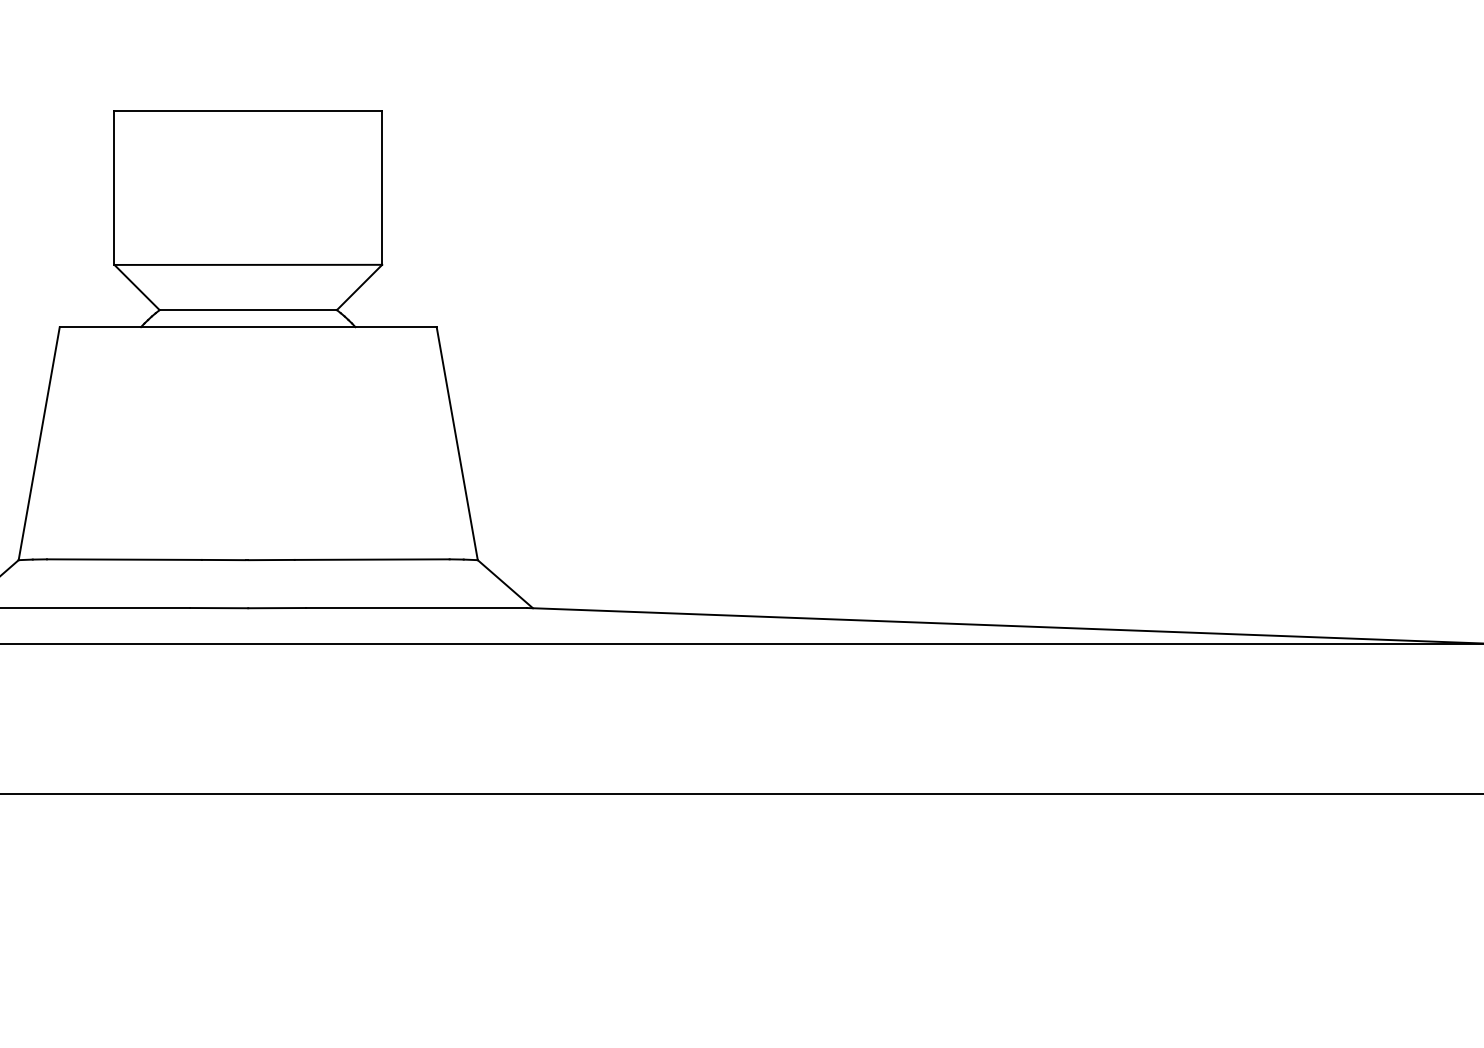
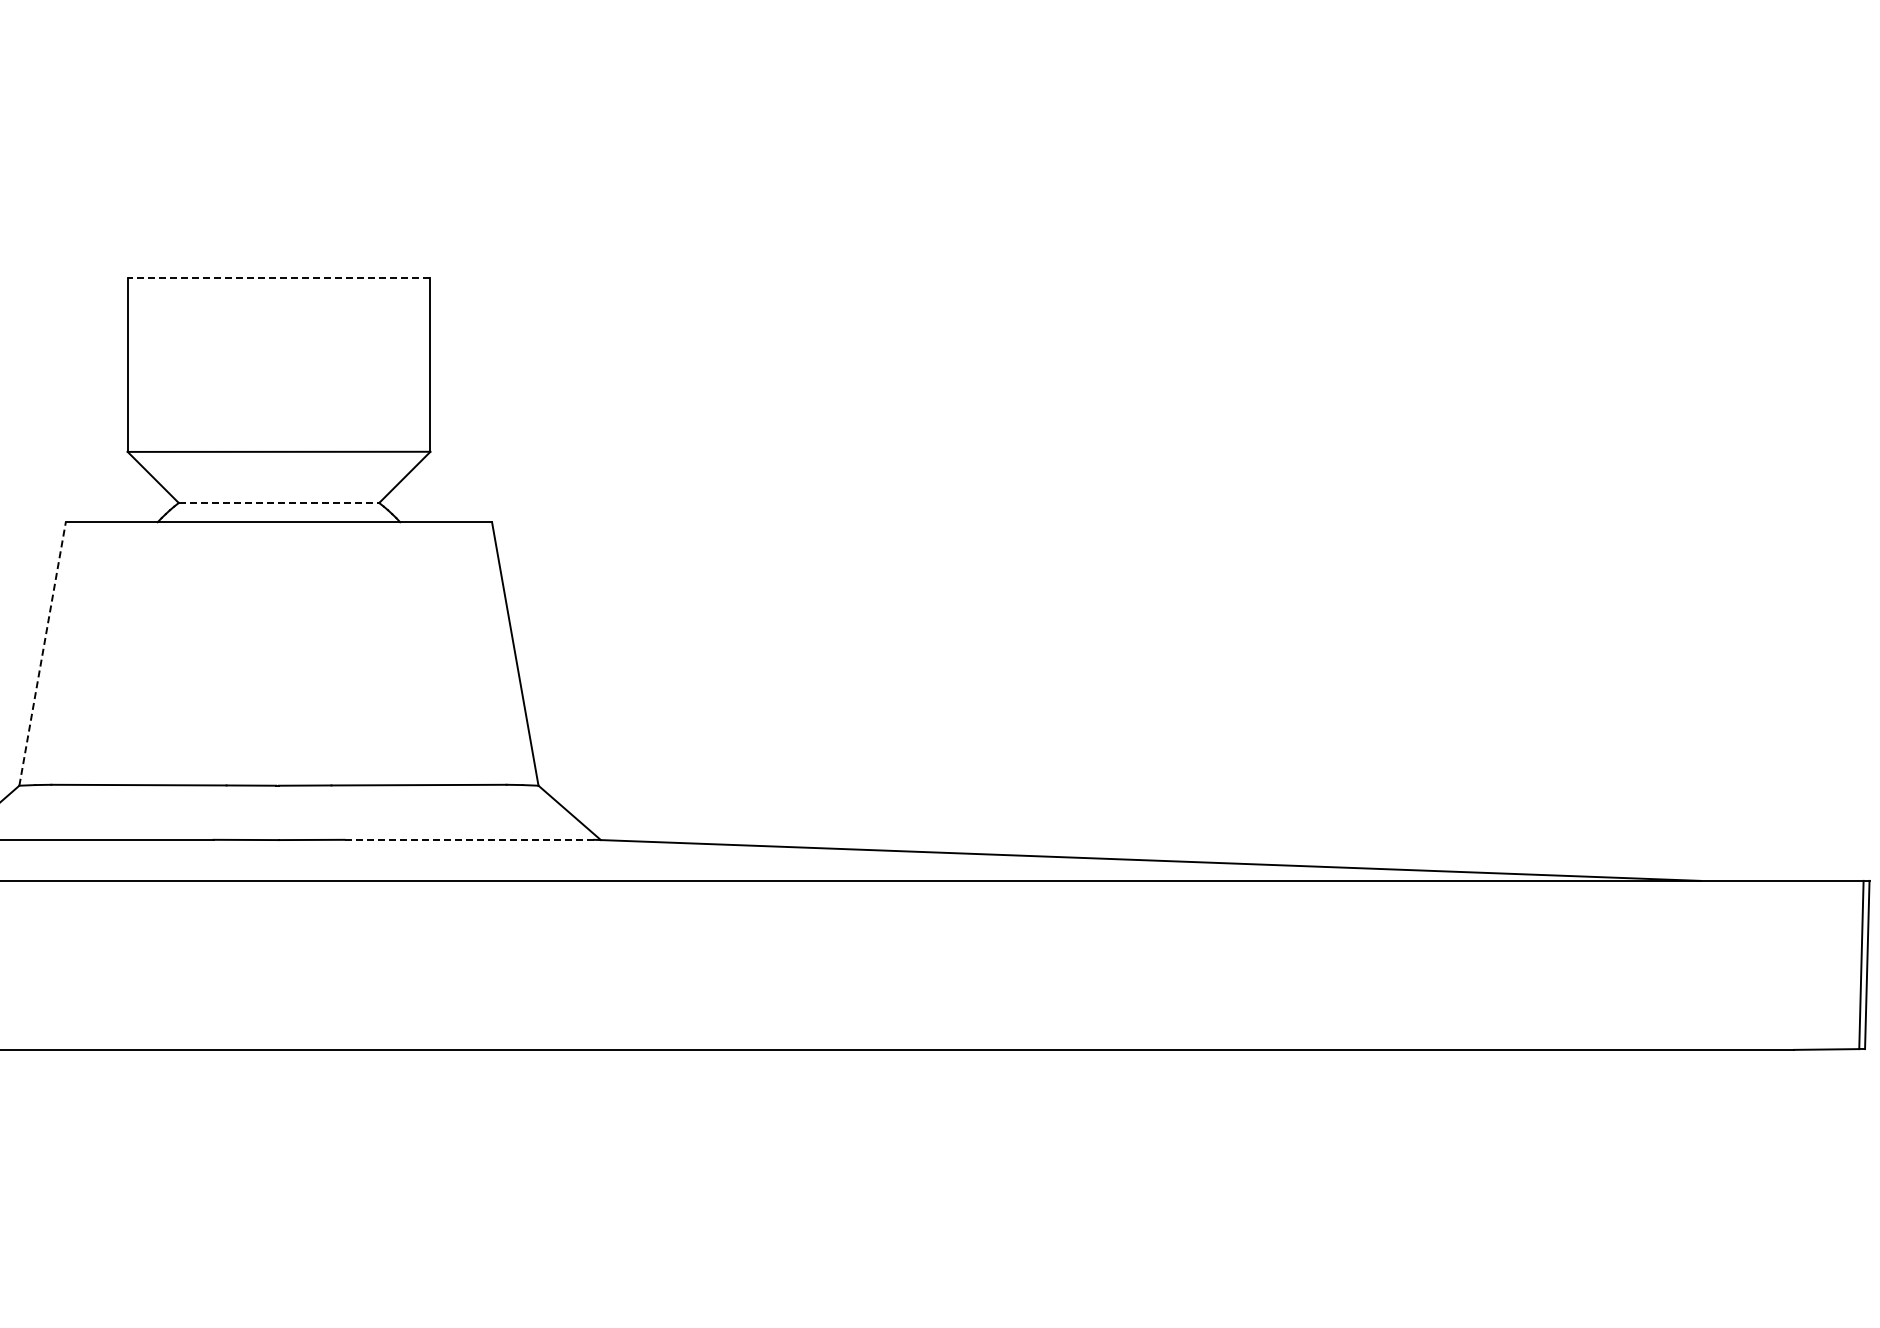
line: (247, 111) -> (278, 278), solid -> dashed
line: (248, 309) -> (279, 502), solid -> dashed
line: (39, 443) -> (42, 653), solid -> dashed
line: (416, 607) -> (469, 839), solid -> dashed

